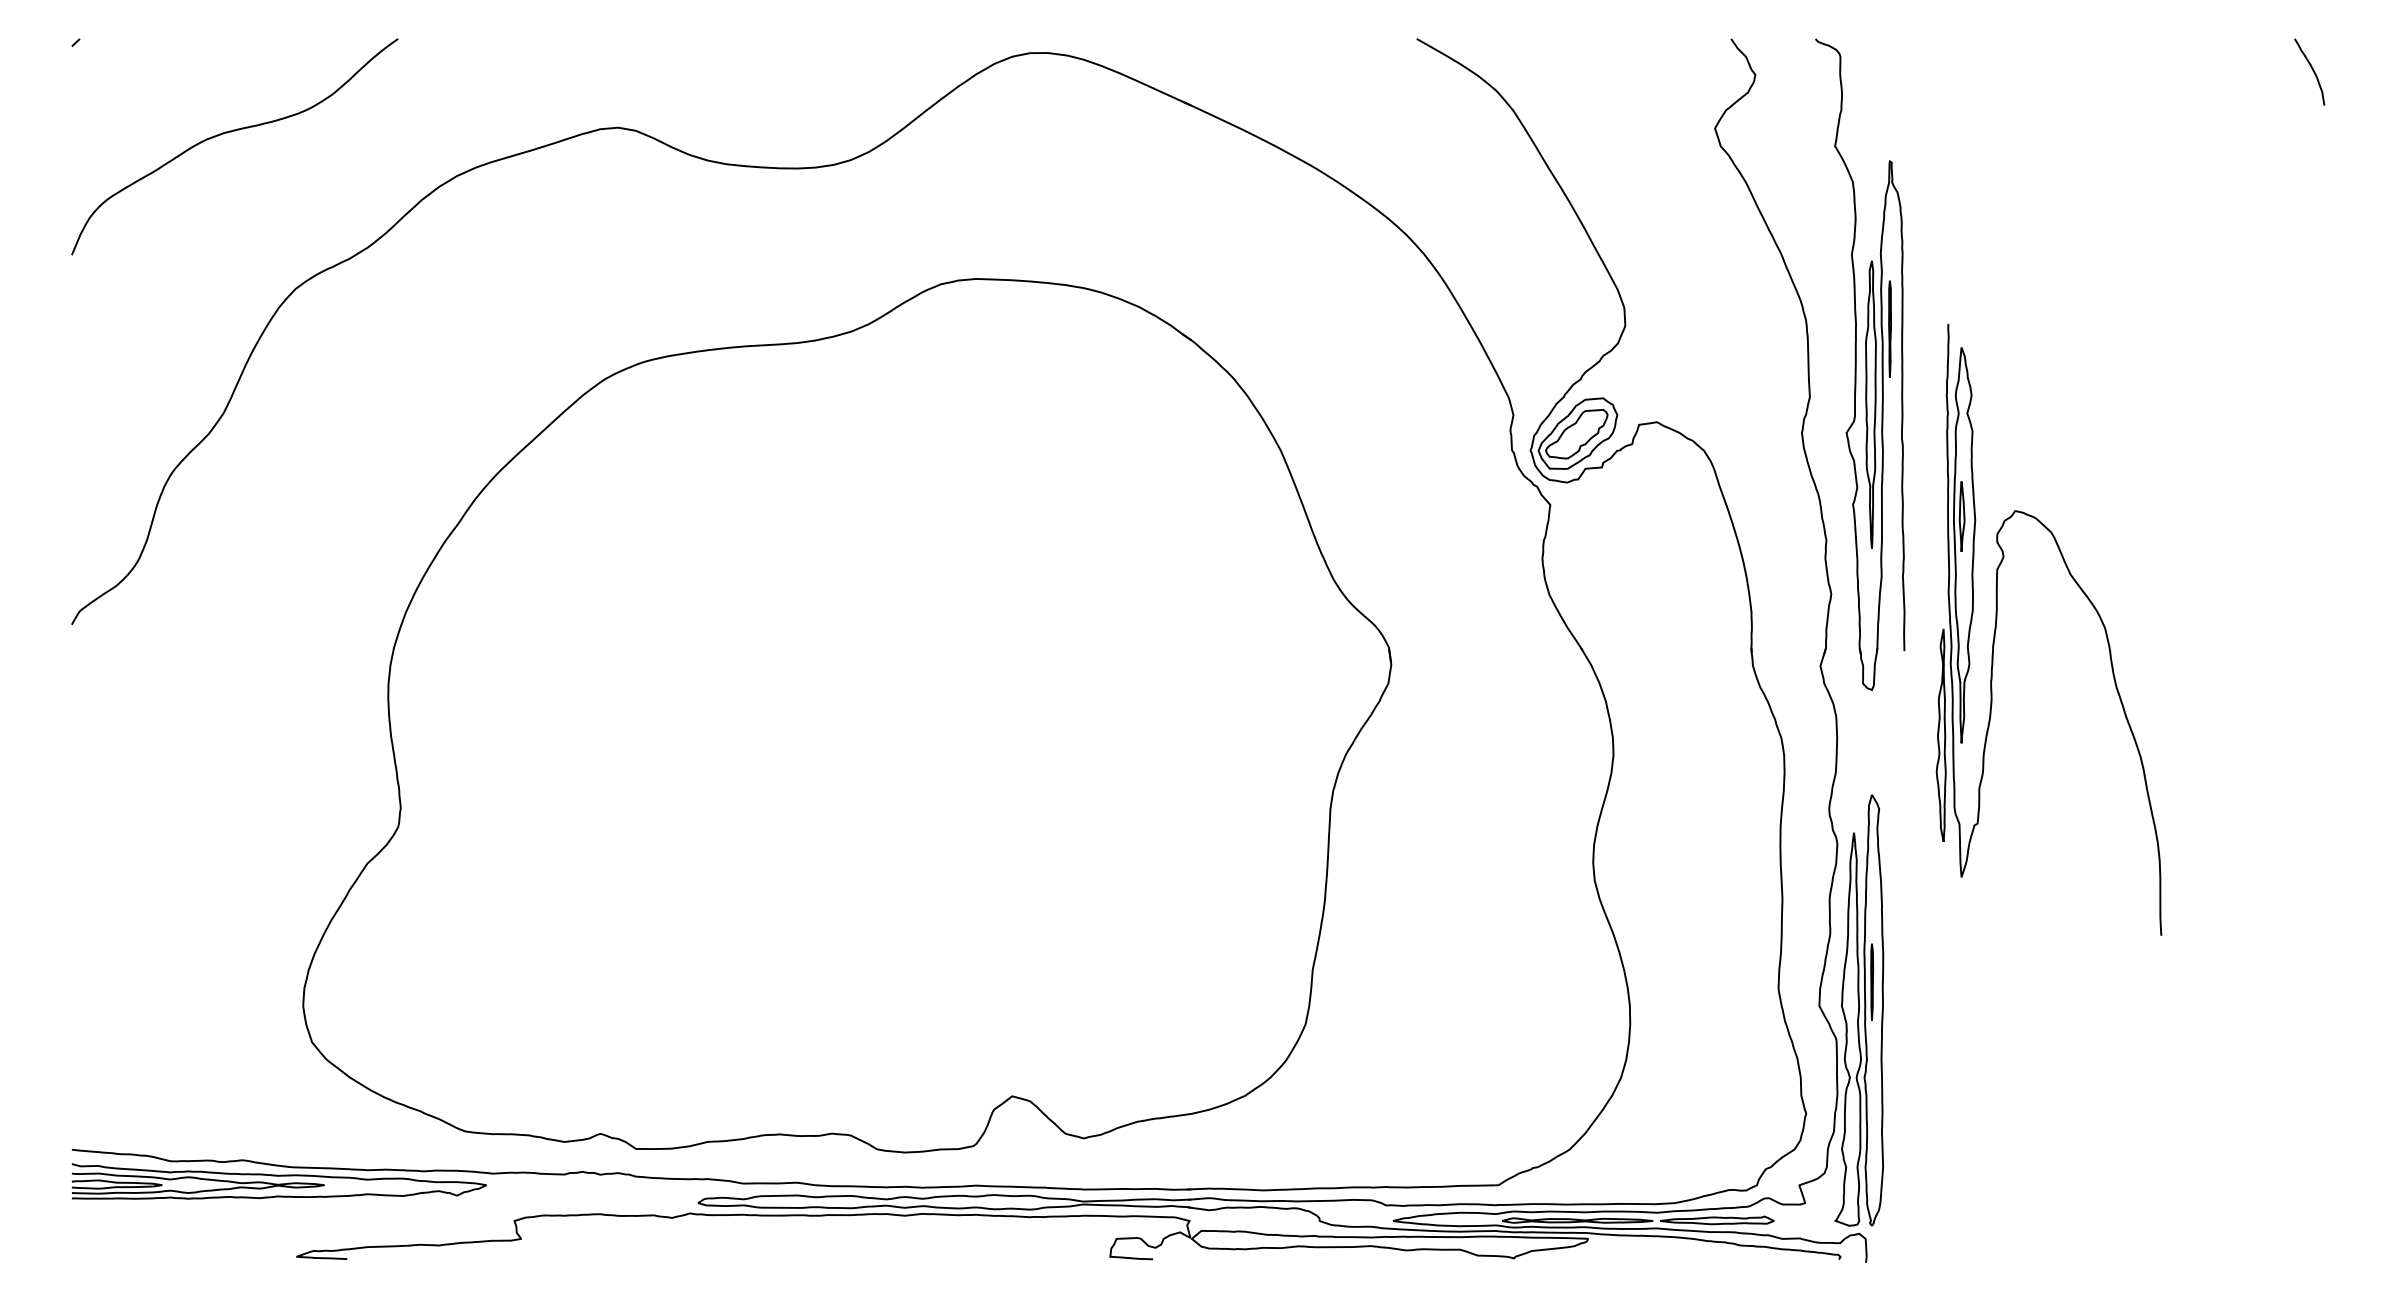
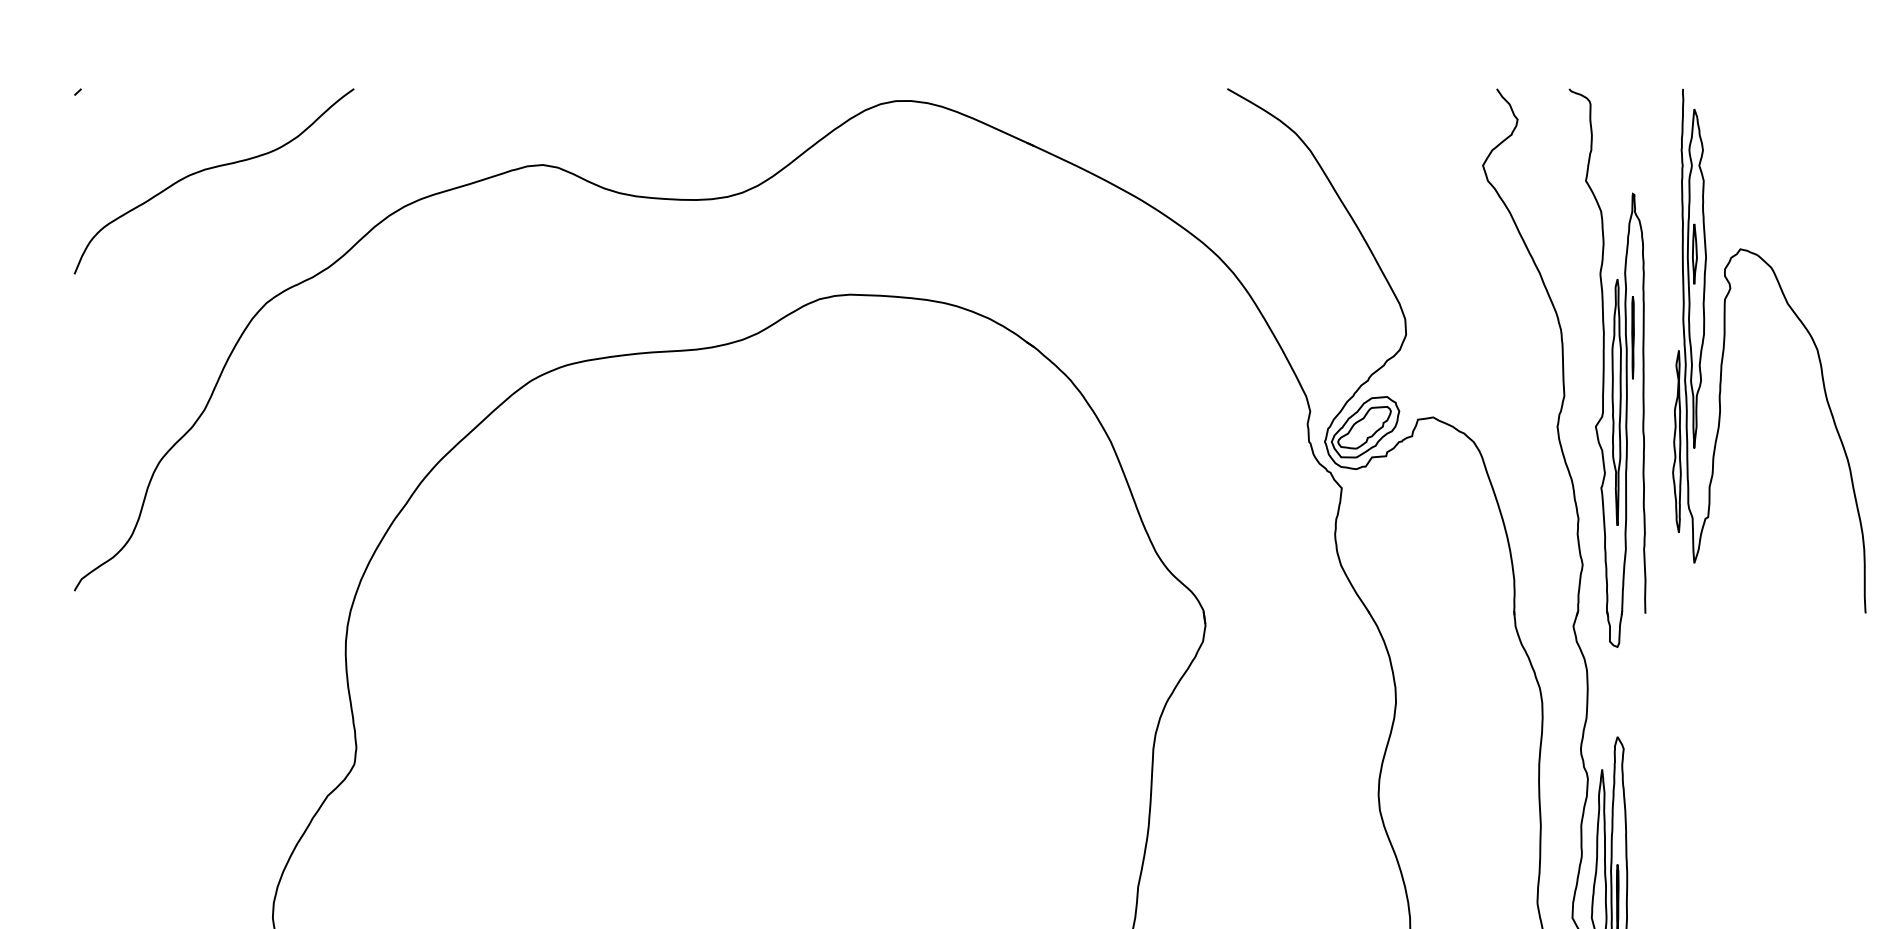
part: (2087, 599) -> (1802, 325), moved

